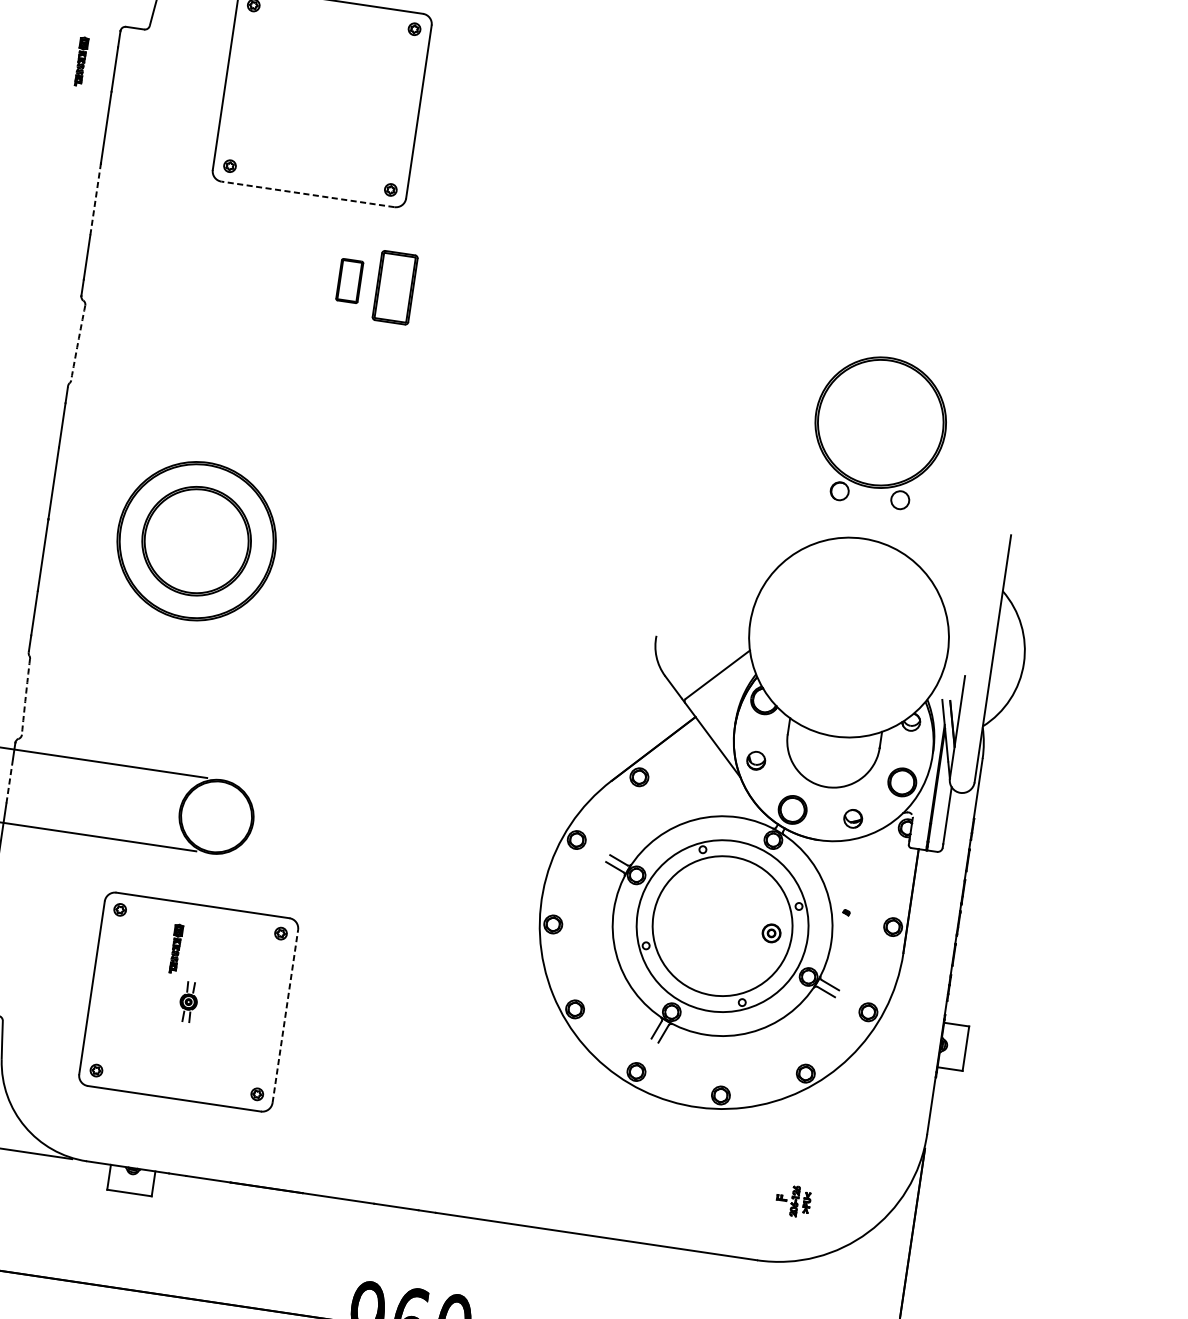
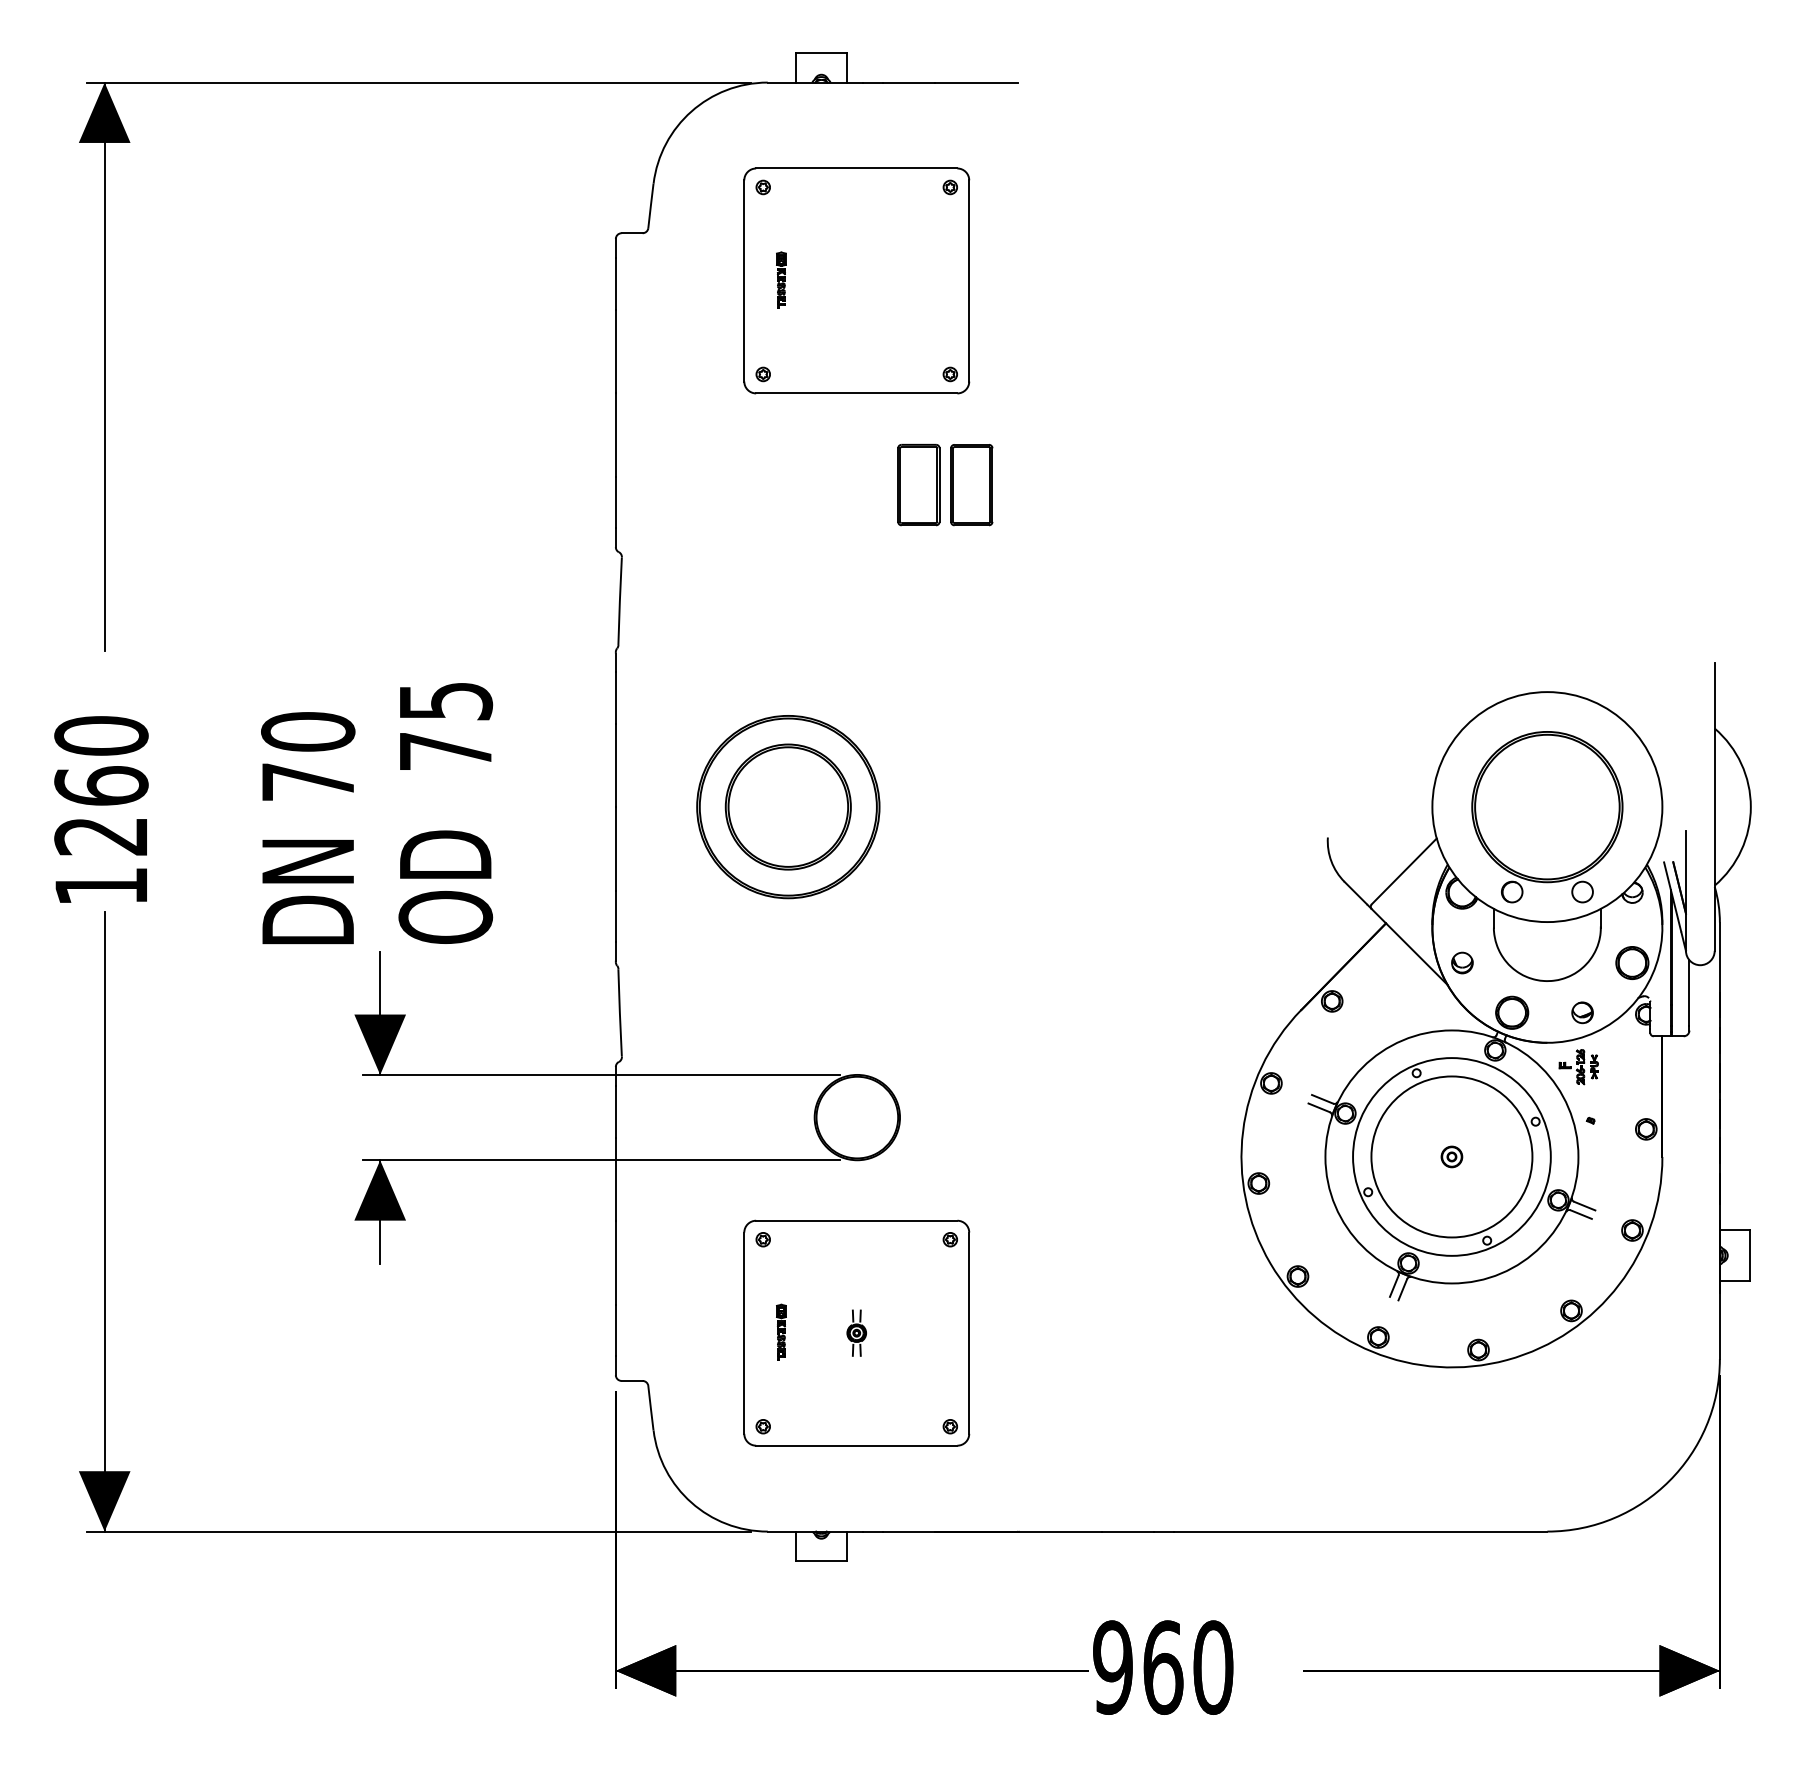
part: (81, 60) -> (781, 279), moved
line: (307, 194) -> (856, 393), dashed -> solid
line: (95, 199) -> (615, 435), dashed -> solid
part: (349, 280) -> (918, 484), size x1.67
arc: (77, 343) -> (619, 601), dashed -> solid
part: (879, 431) -> (1547, 817), moved
arc: (25, 696) -> (619, 1012), dashed -> solid
line: (9, 780) -> (615, 1111), dashed -> solid
part: (771, 932) -> (1451, 1156), moved
part: (176, 947) -> (781, 1331), moved
line: (285, 1016) -> (969, 1333), dashed -> solid
part: (793, 1201) -> (1578, 1067), moved

